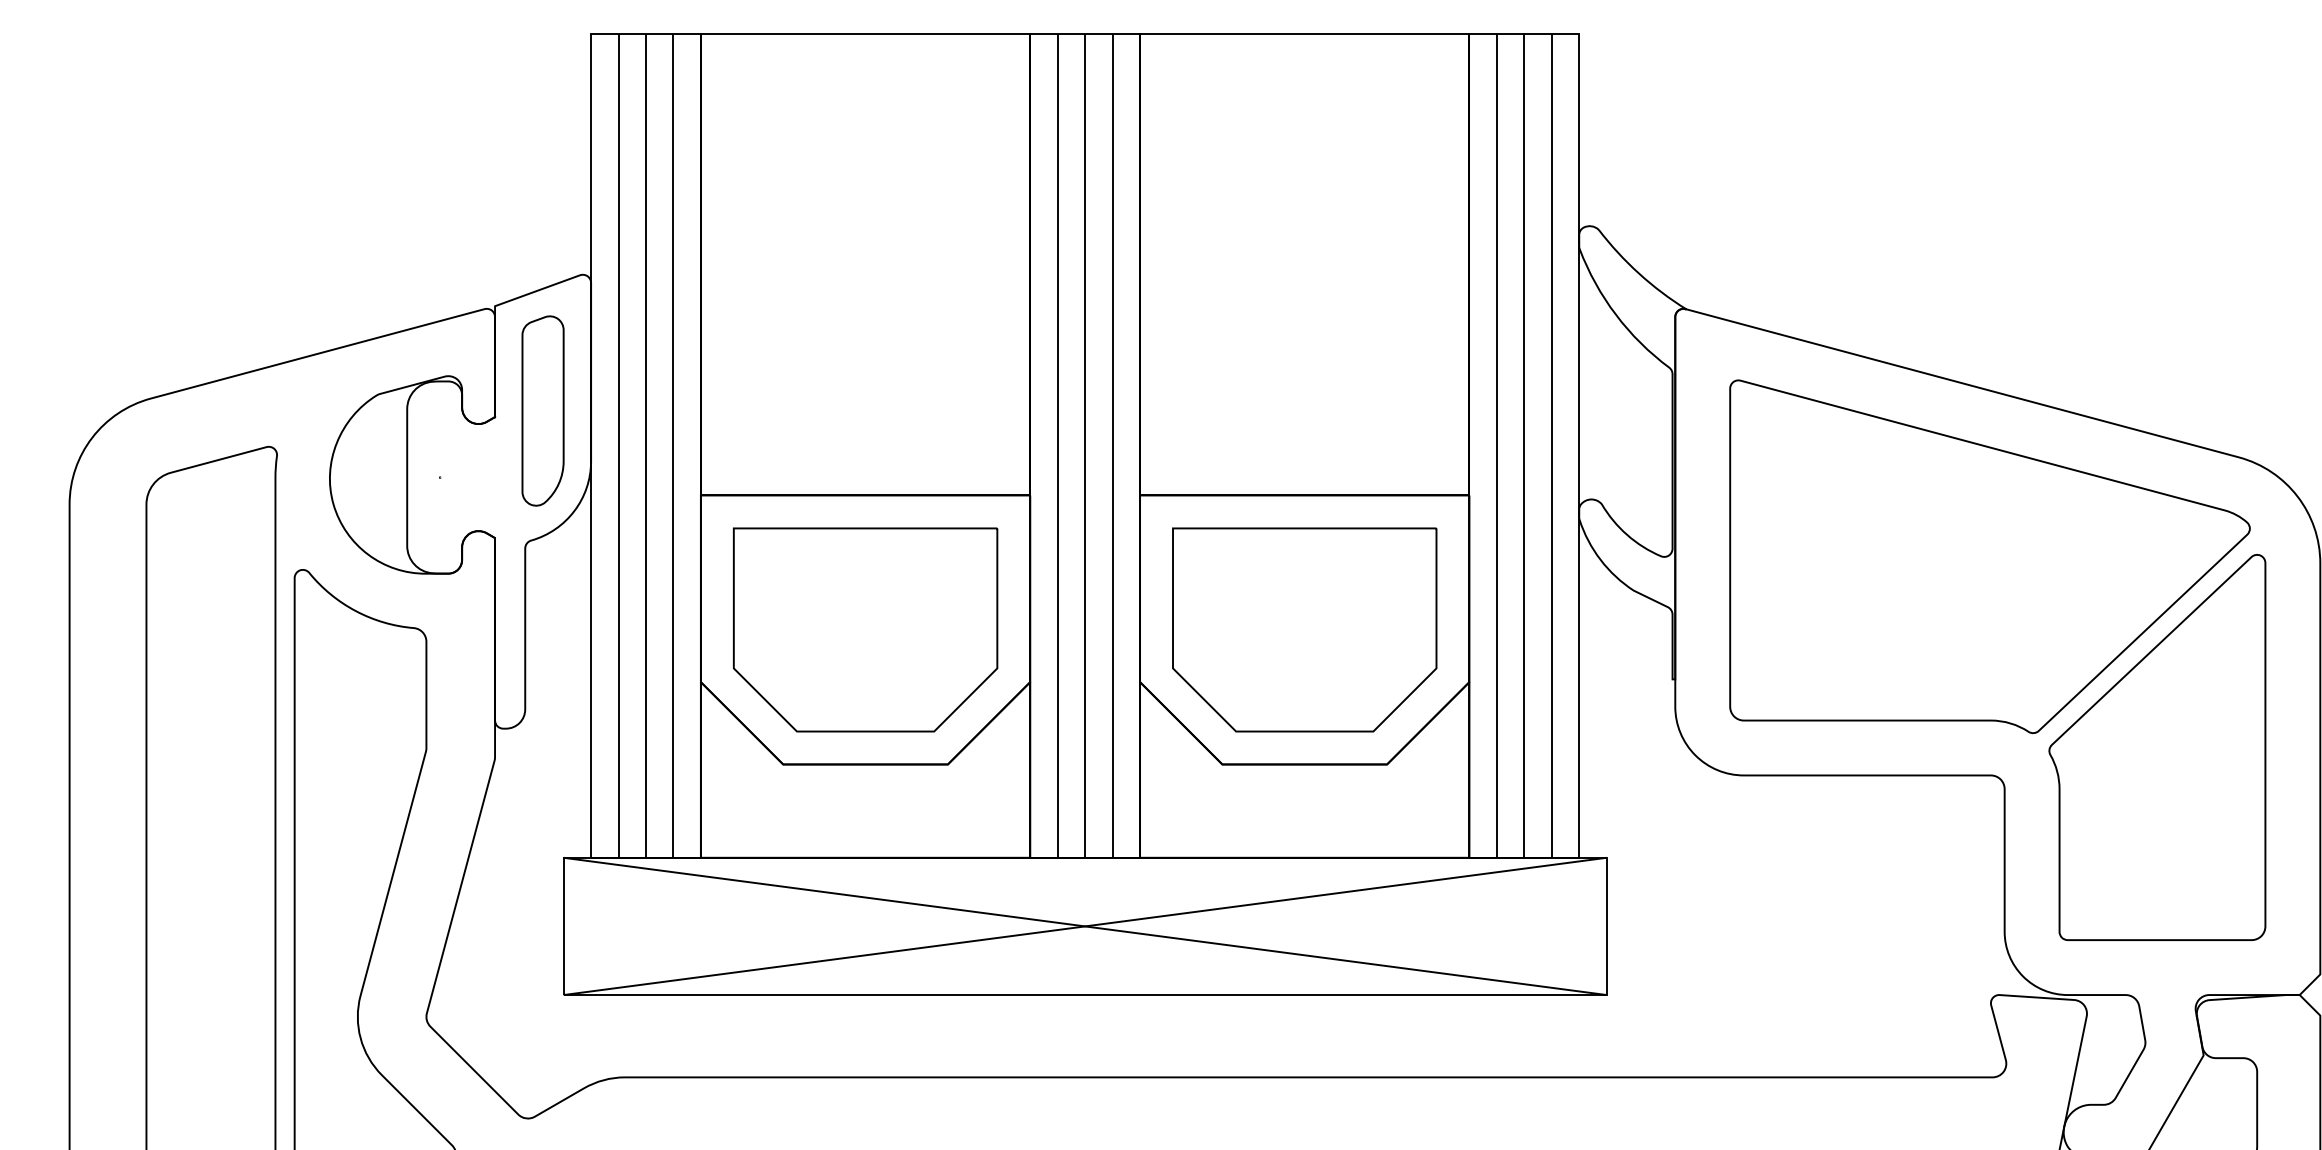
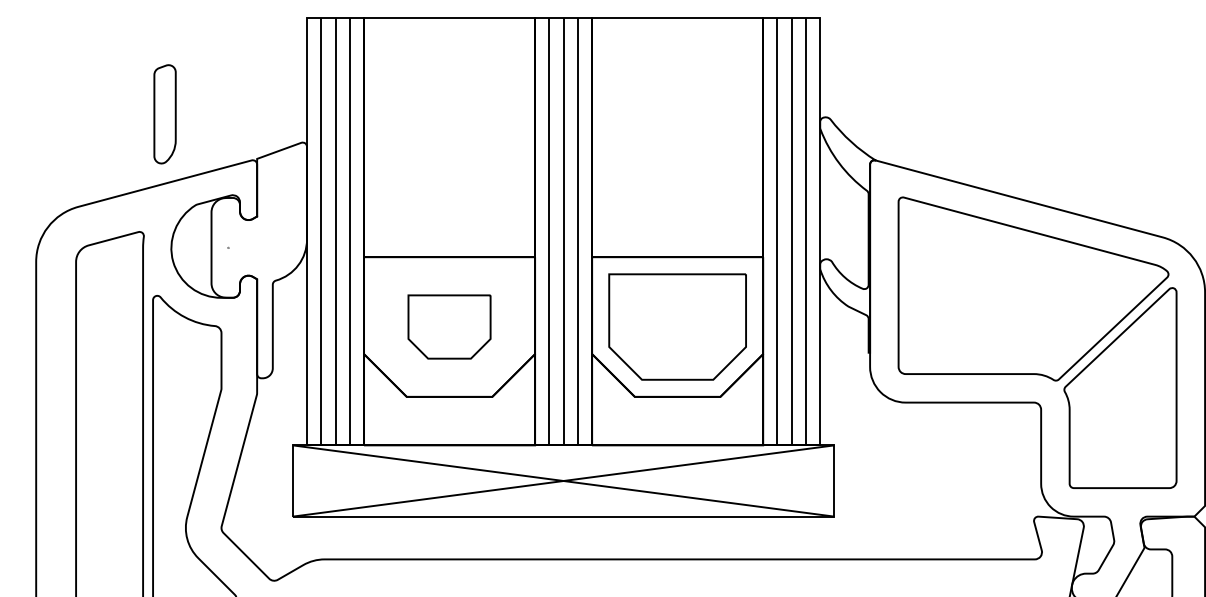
part: (541, 411) -> (164, 114), moved
part: (865, 628) -> (449, 326), size x0.6

